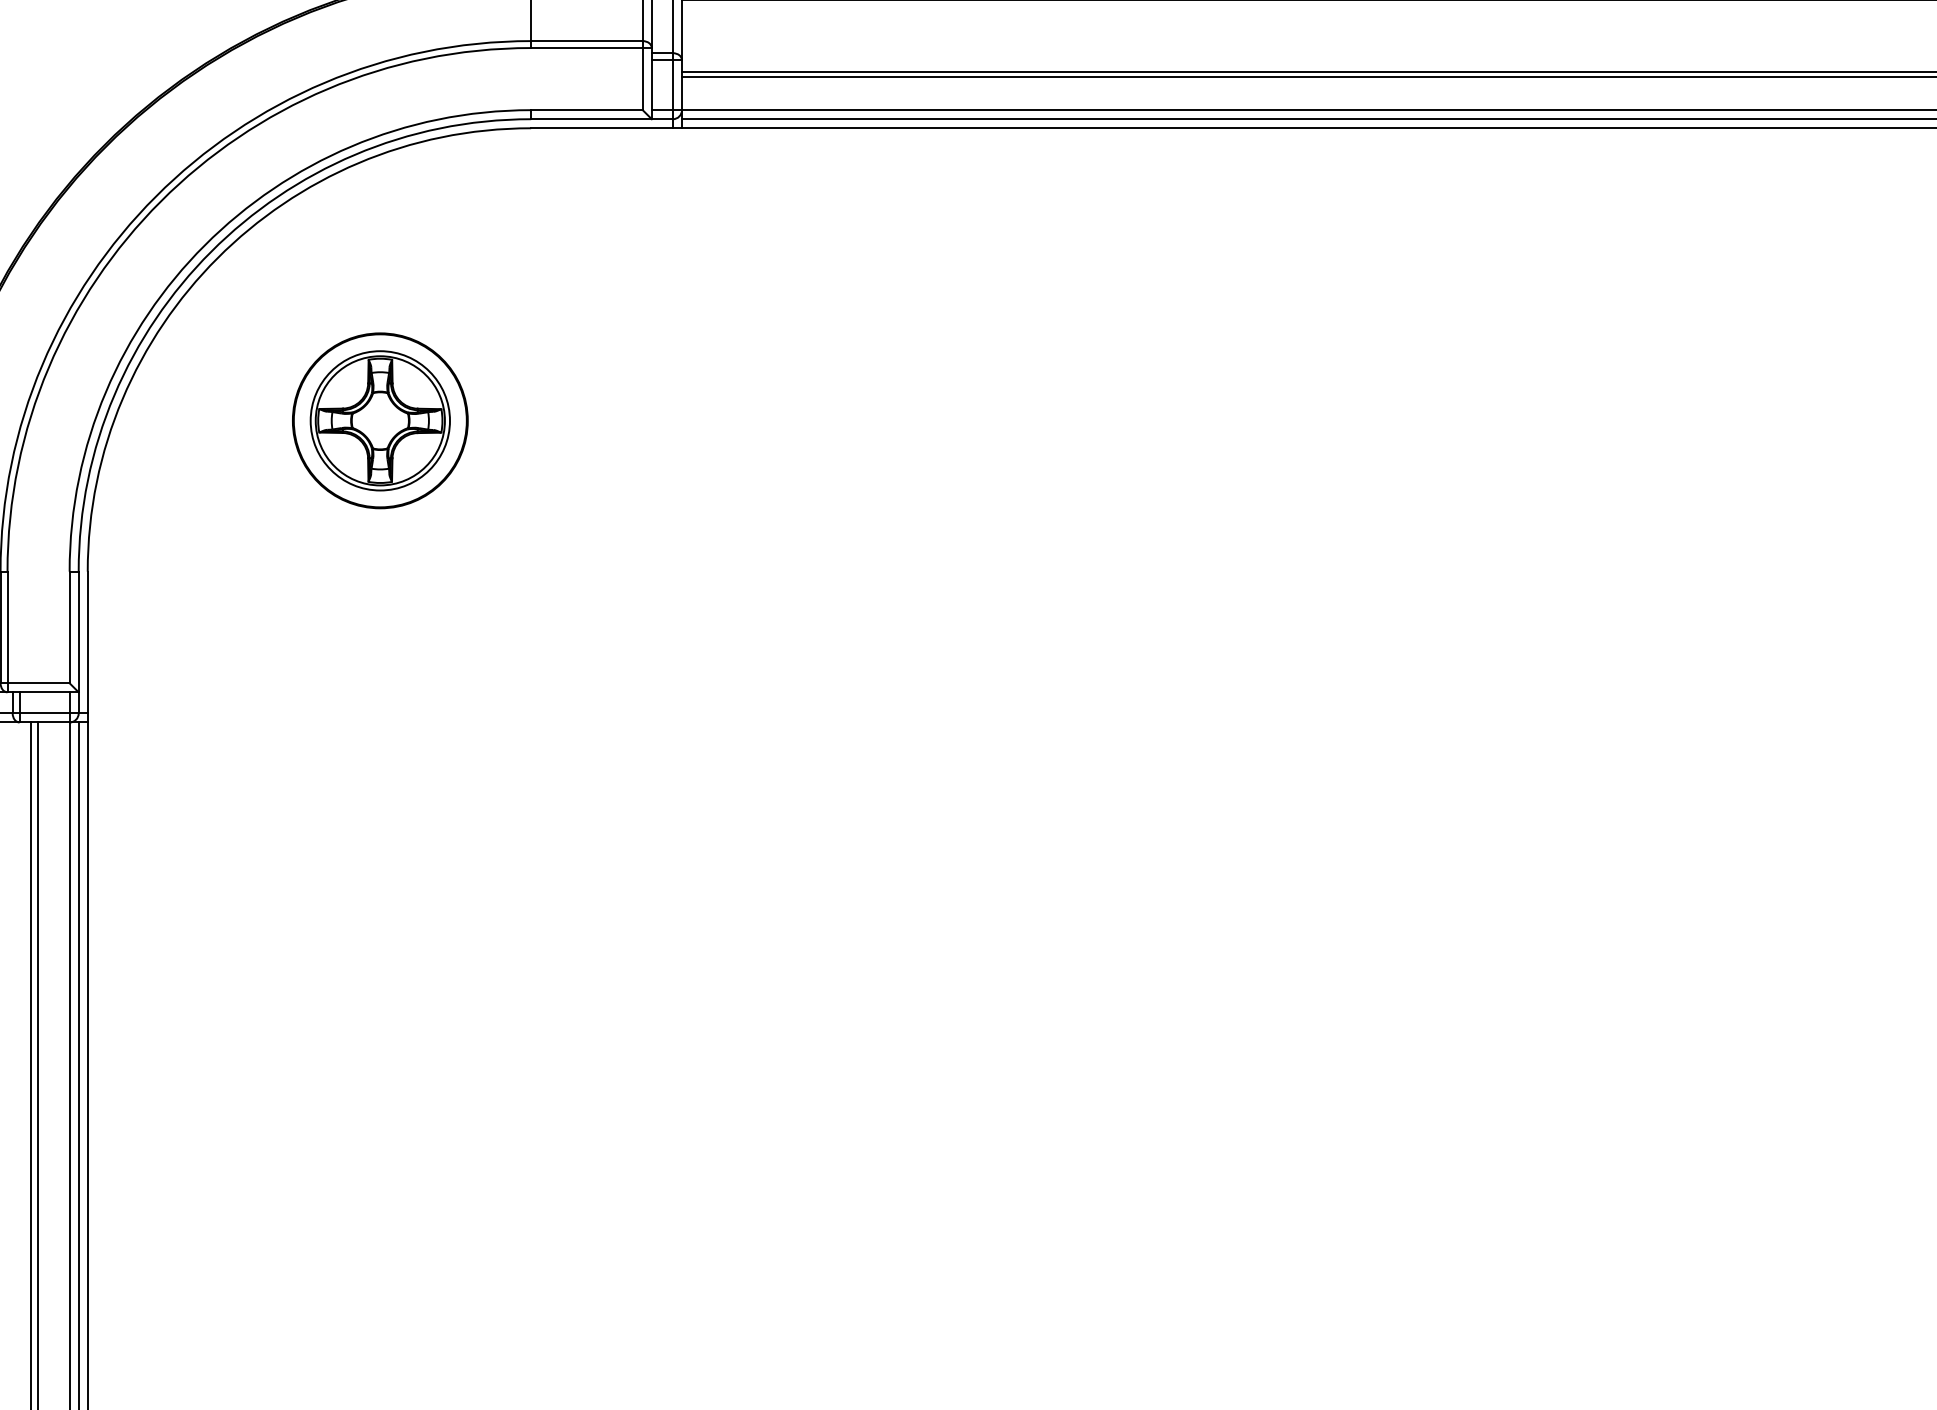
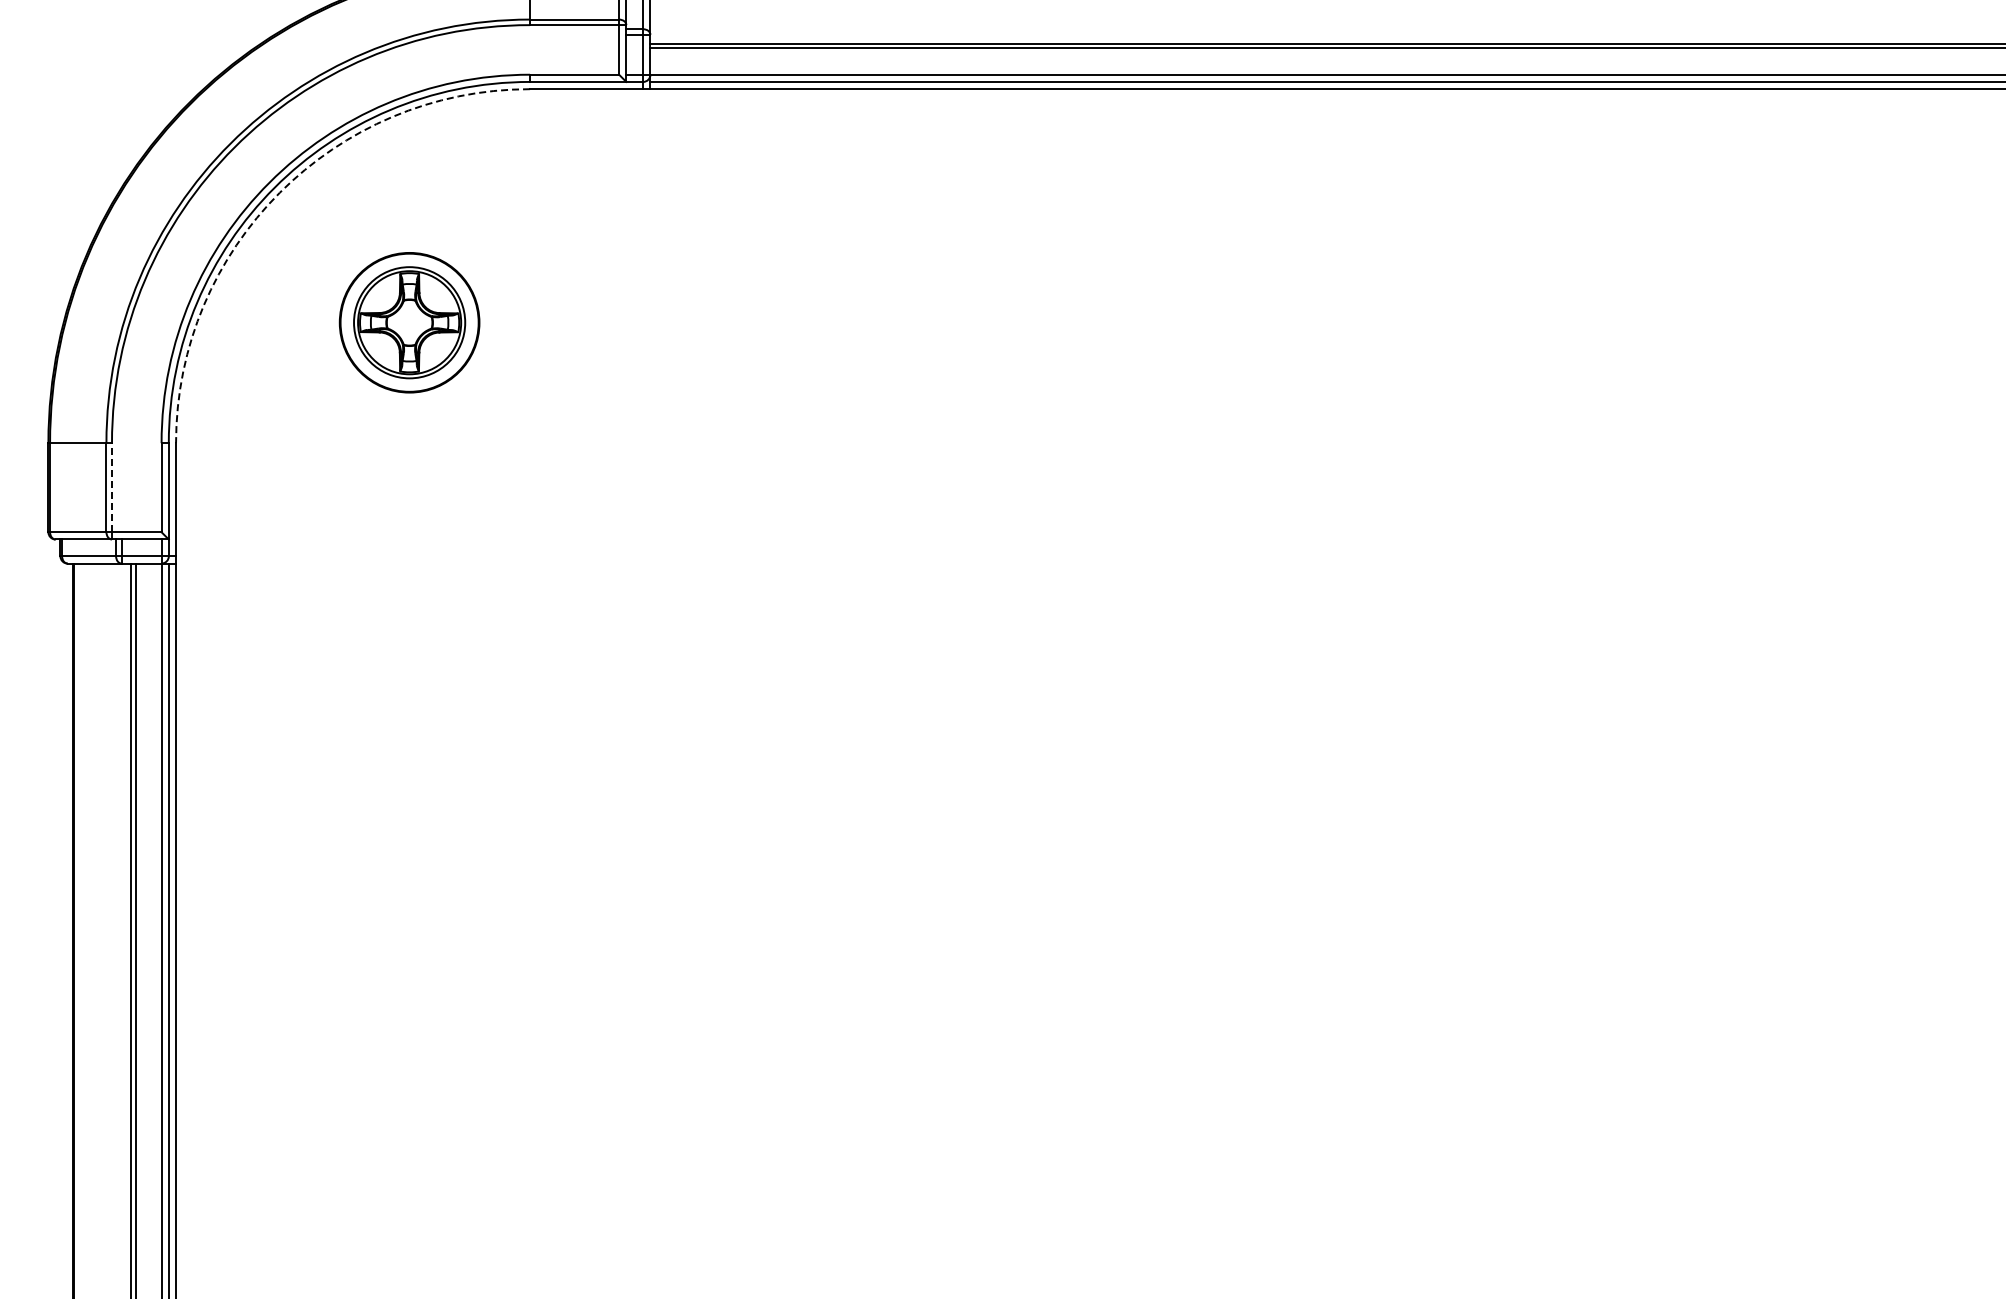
arc: (217, 257) -> (279, 192), solid -> dashed
line: (8, 627) -> (112, 487), solid -> dashed

